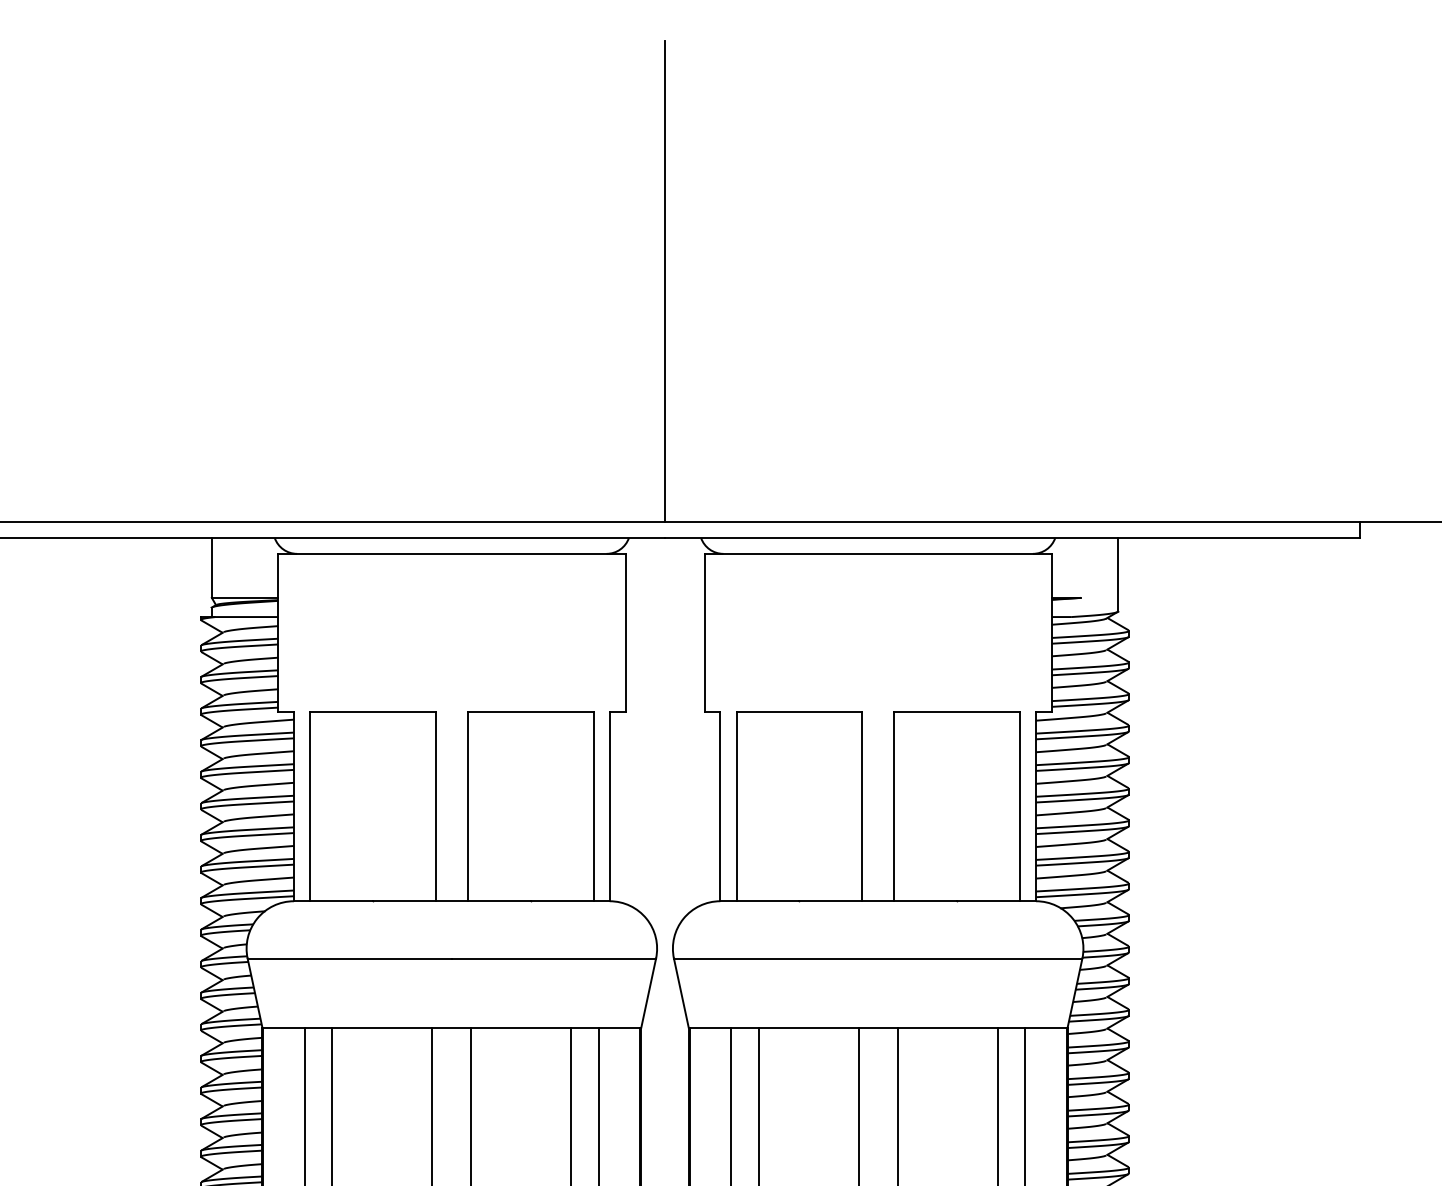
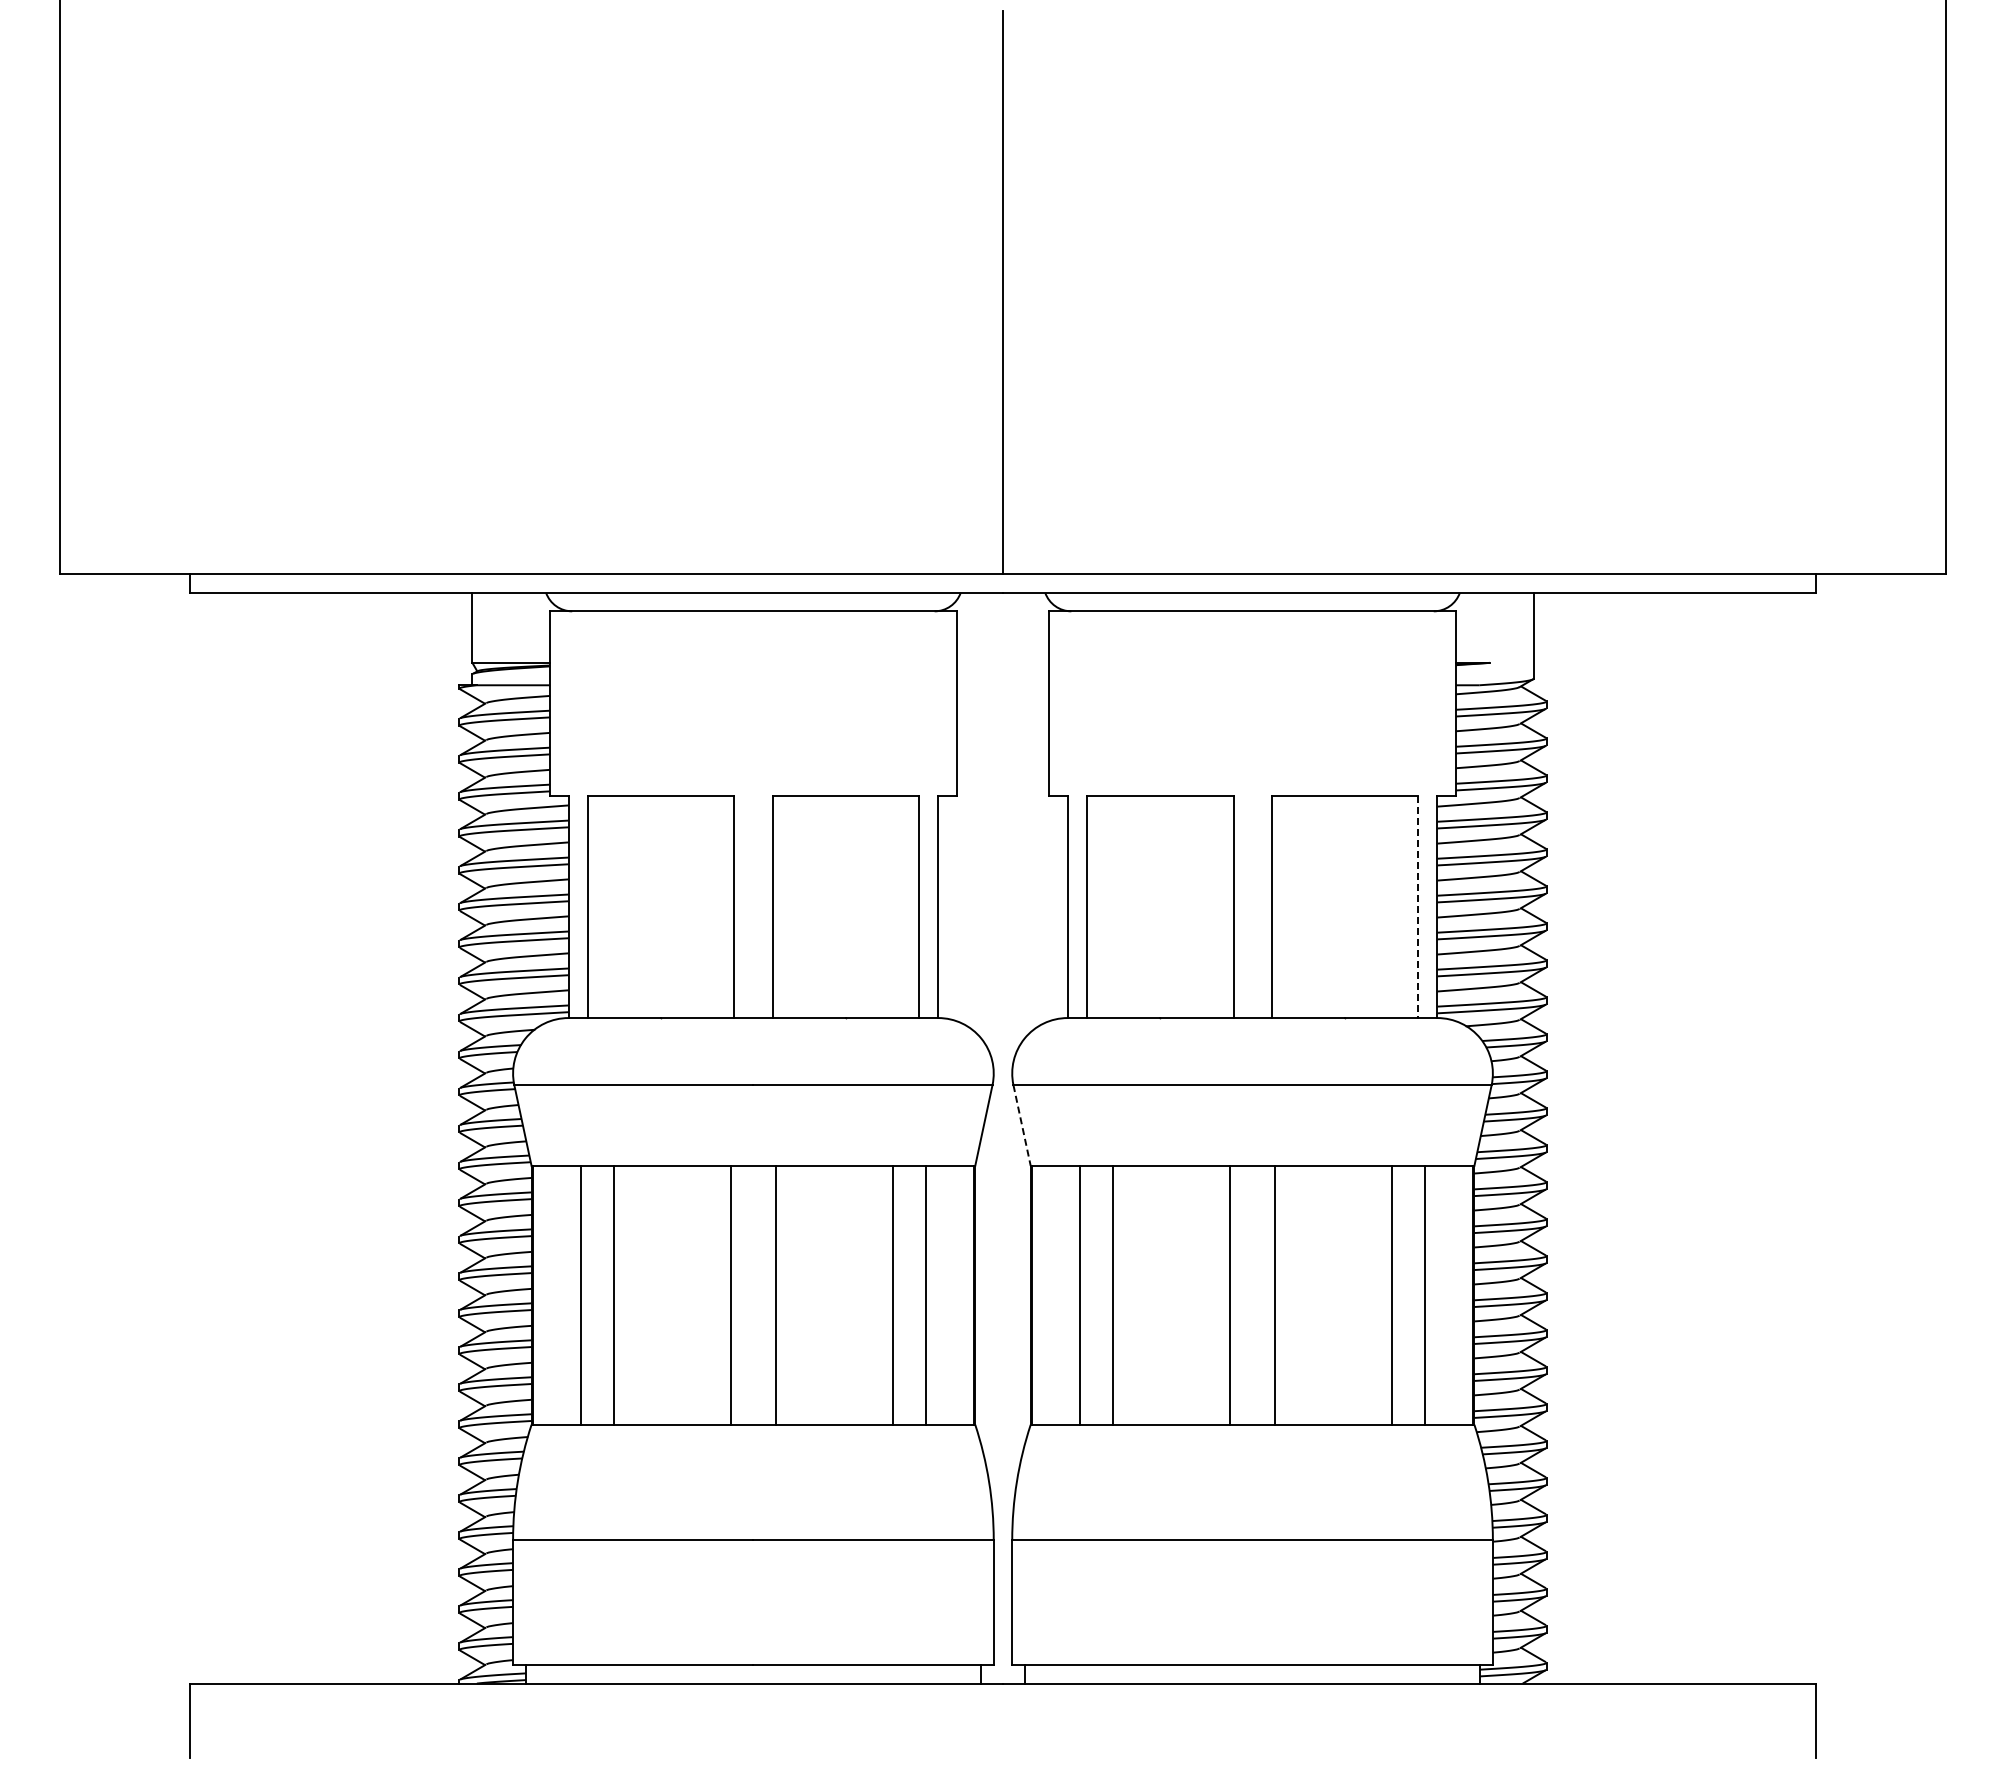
line: (1019, 806) -> (1418, 907), solid -> dashed
line: (681, 993) -> (1022, 1126), solid -> dashed

